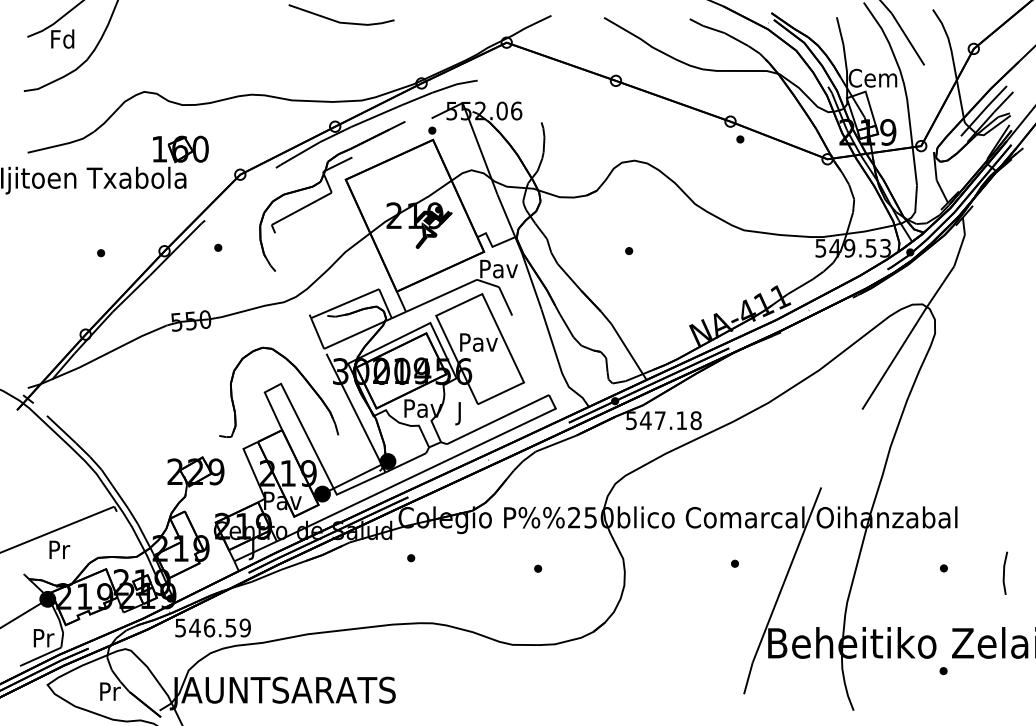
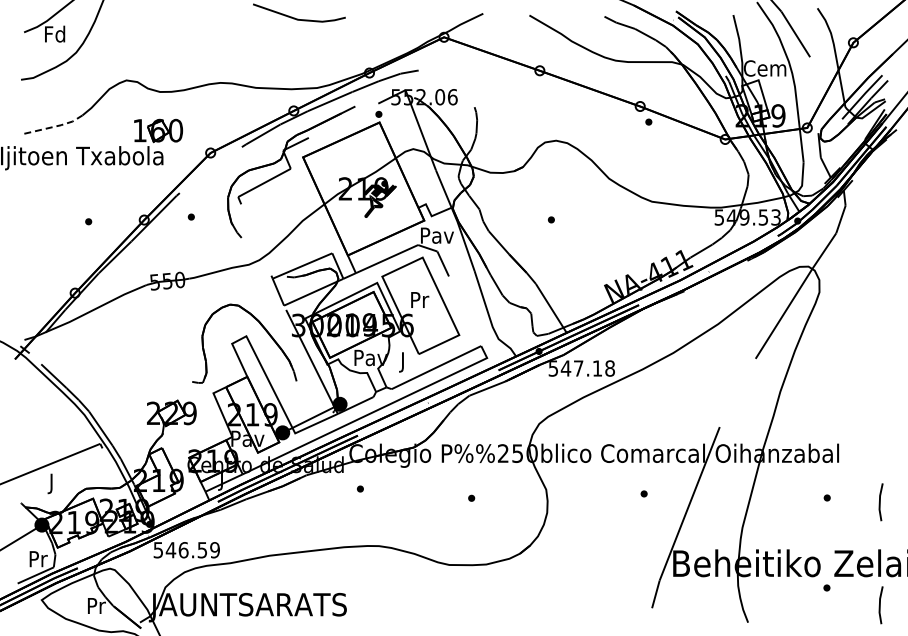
line: (64, 144) -> (56, 126), solid -> dashed
text: (478, 343) -> (419, 300), Pav -> Pr
text: (59, 551) -> (52, 483), Pr -> J
line: (1004, 691) -> (880, 605), added

